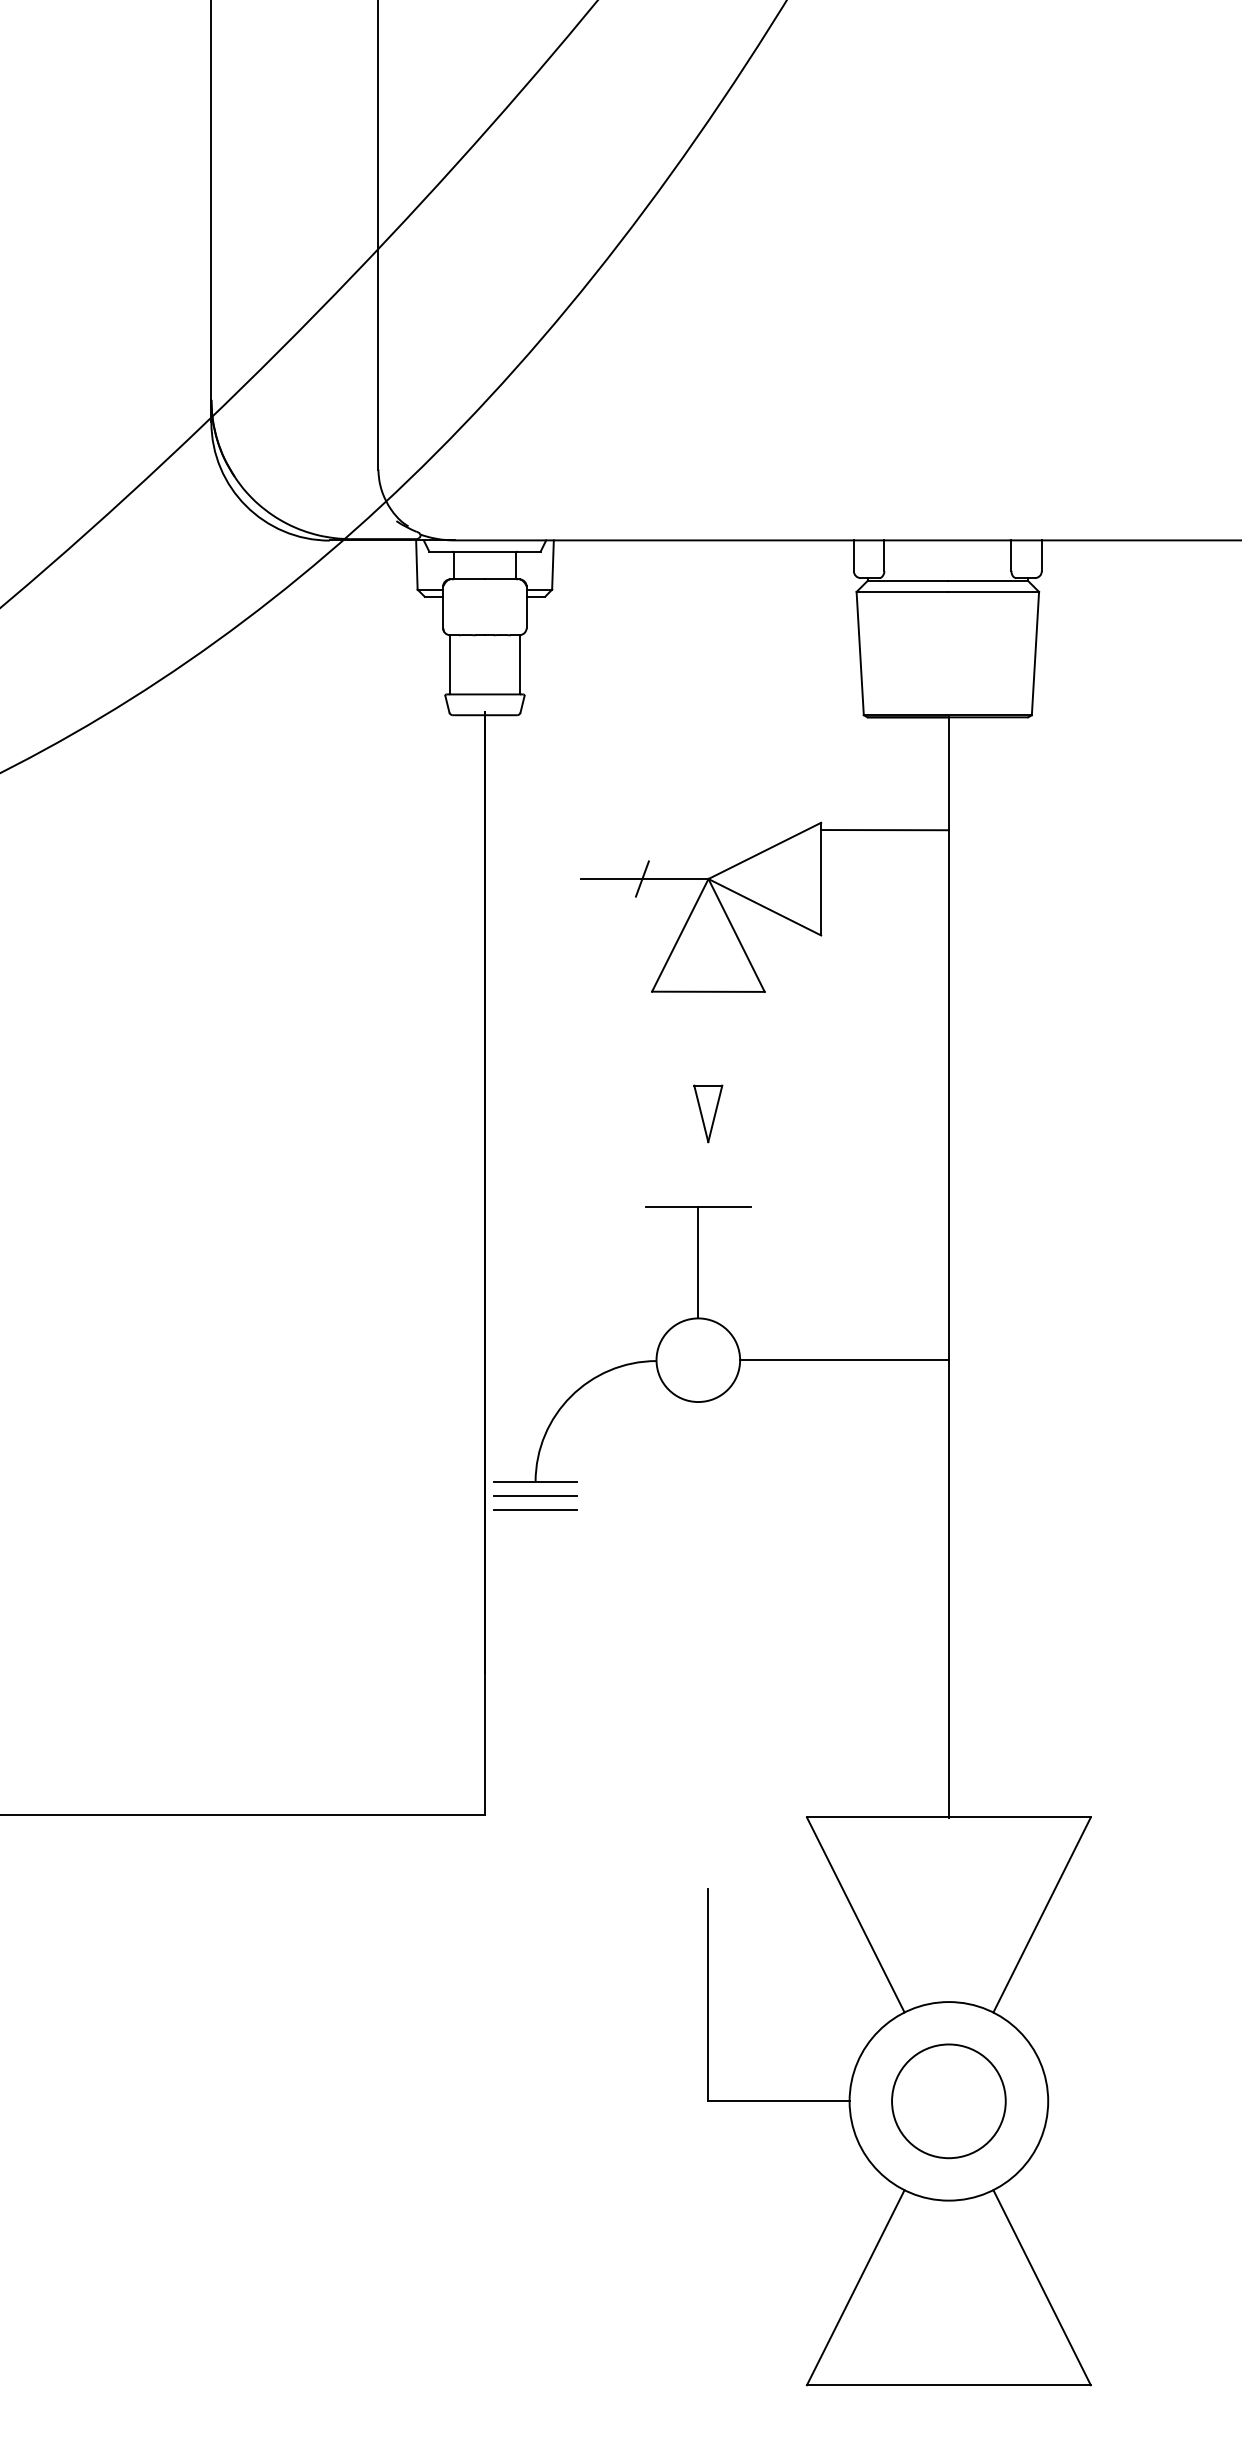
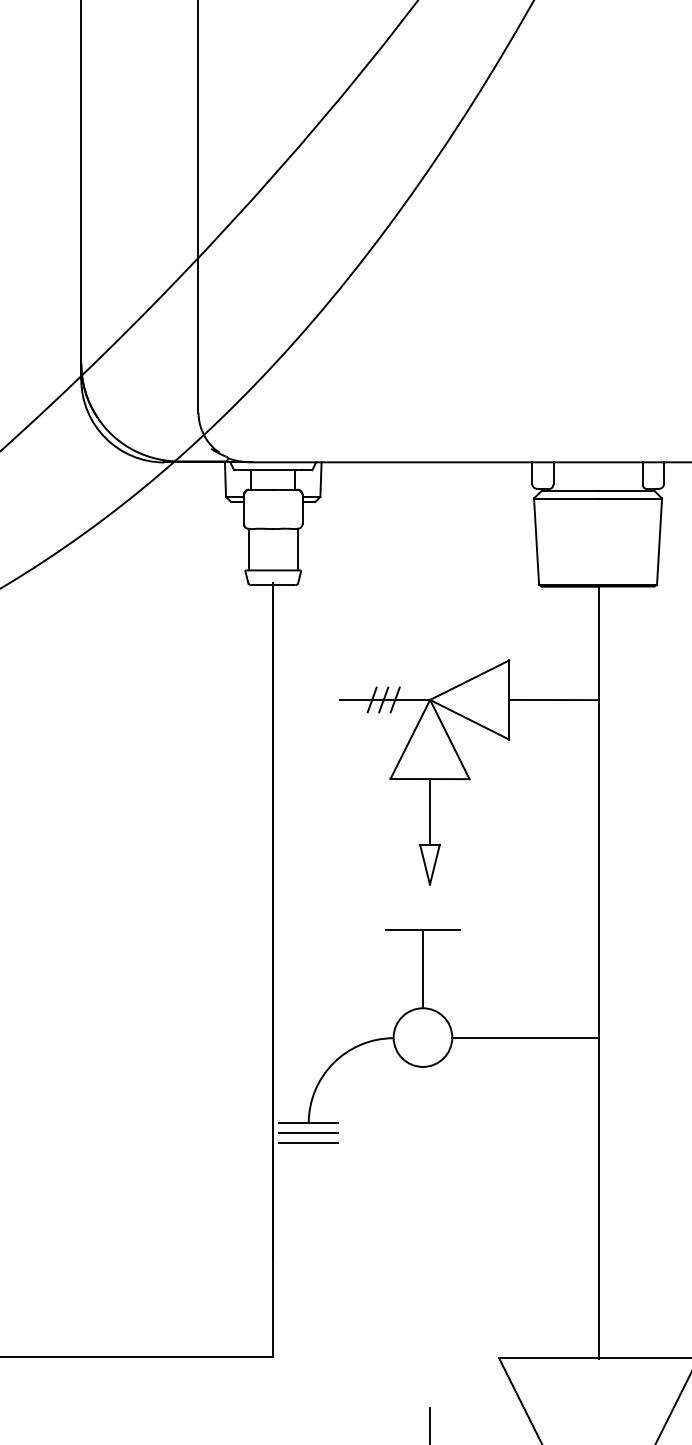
line: (884, 830) -> (553, 700), moved
line: (625, 878) -> (371, 699), added
line: (658, 878) -> (395, 699), added
line: (708, 1038) -> (430, 811), added

